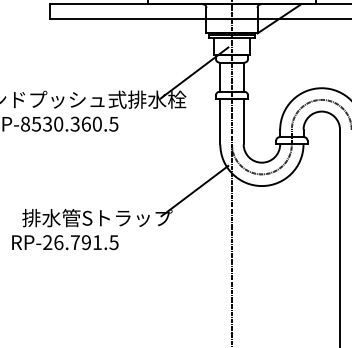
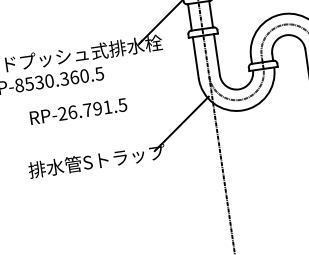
text: (65, 242) -> (78, 111), moved

